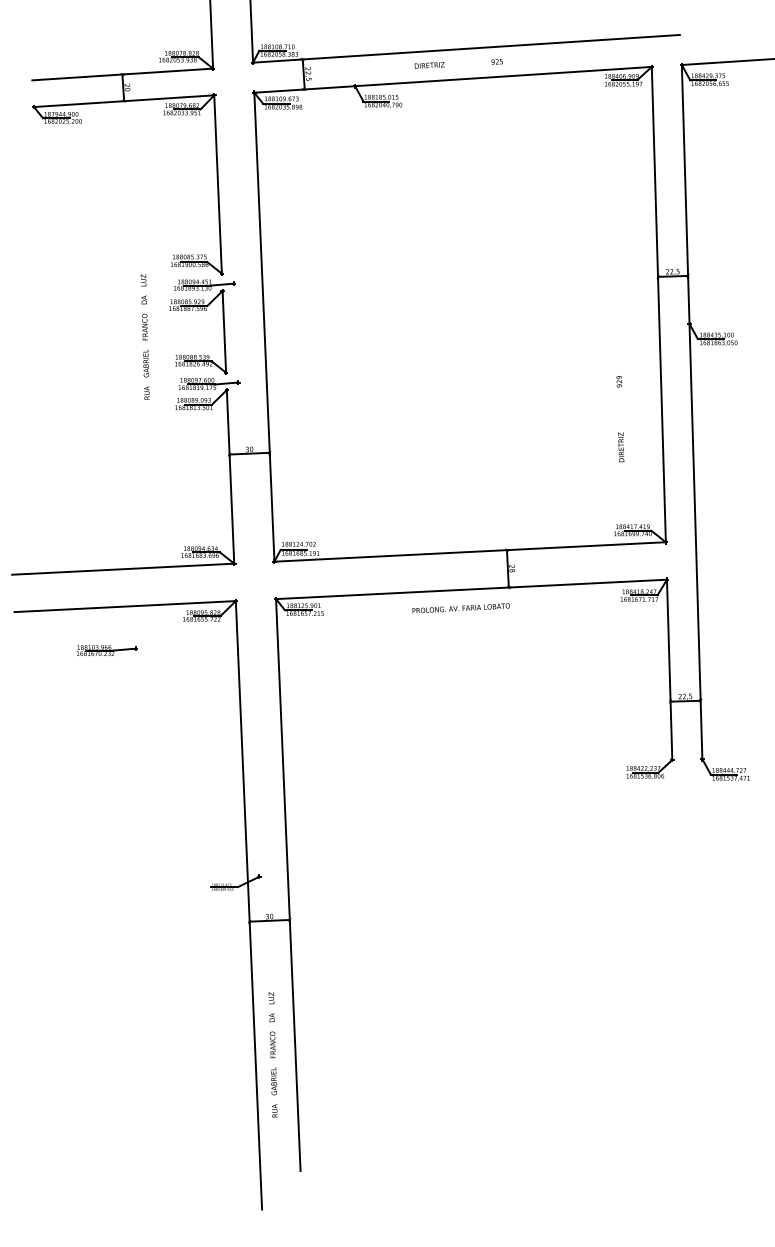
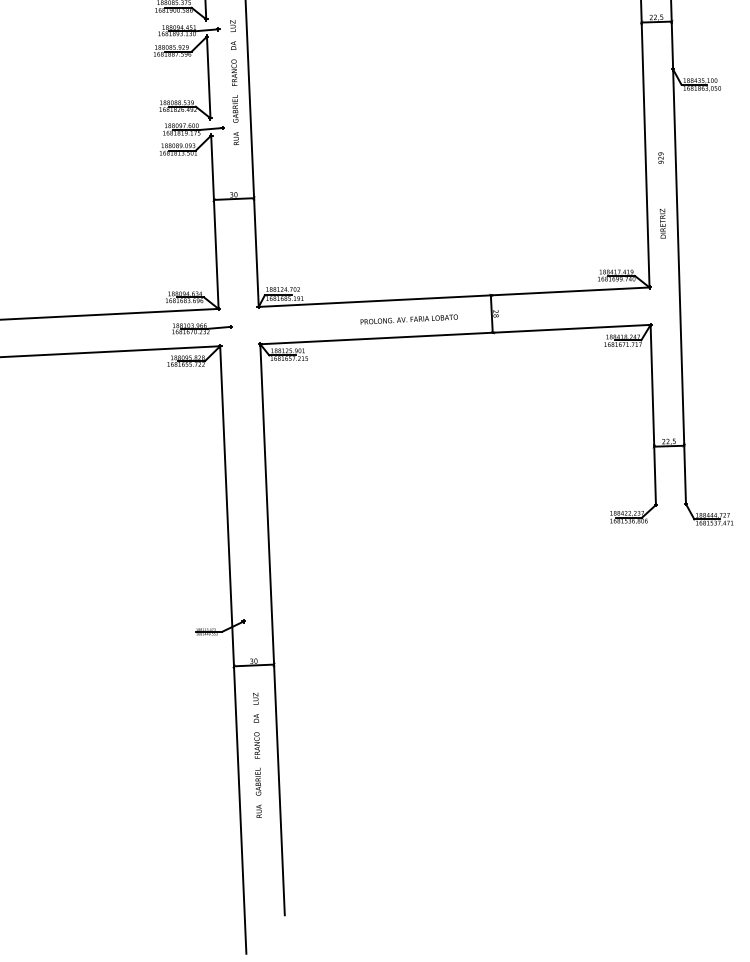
text: (144, 336) -> (233, 82), moved
text: (620, 419) -> (662, 195), moved
text: (460, 608) -> (408, 319), moved
part: (107, 650) -> (202, 328), moved
text: (272, 1054) -> (256, 755), moved

